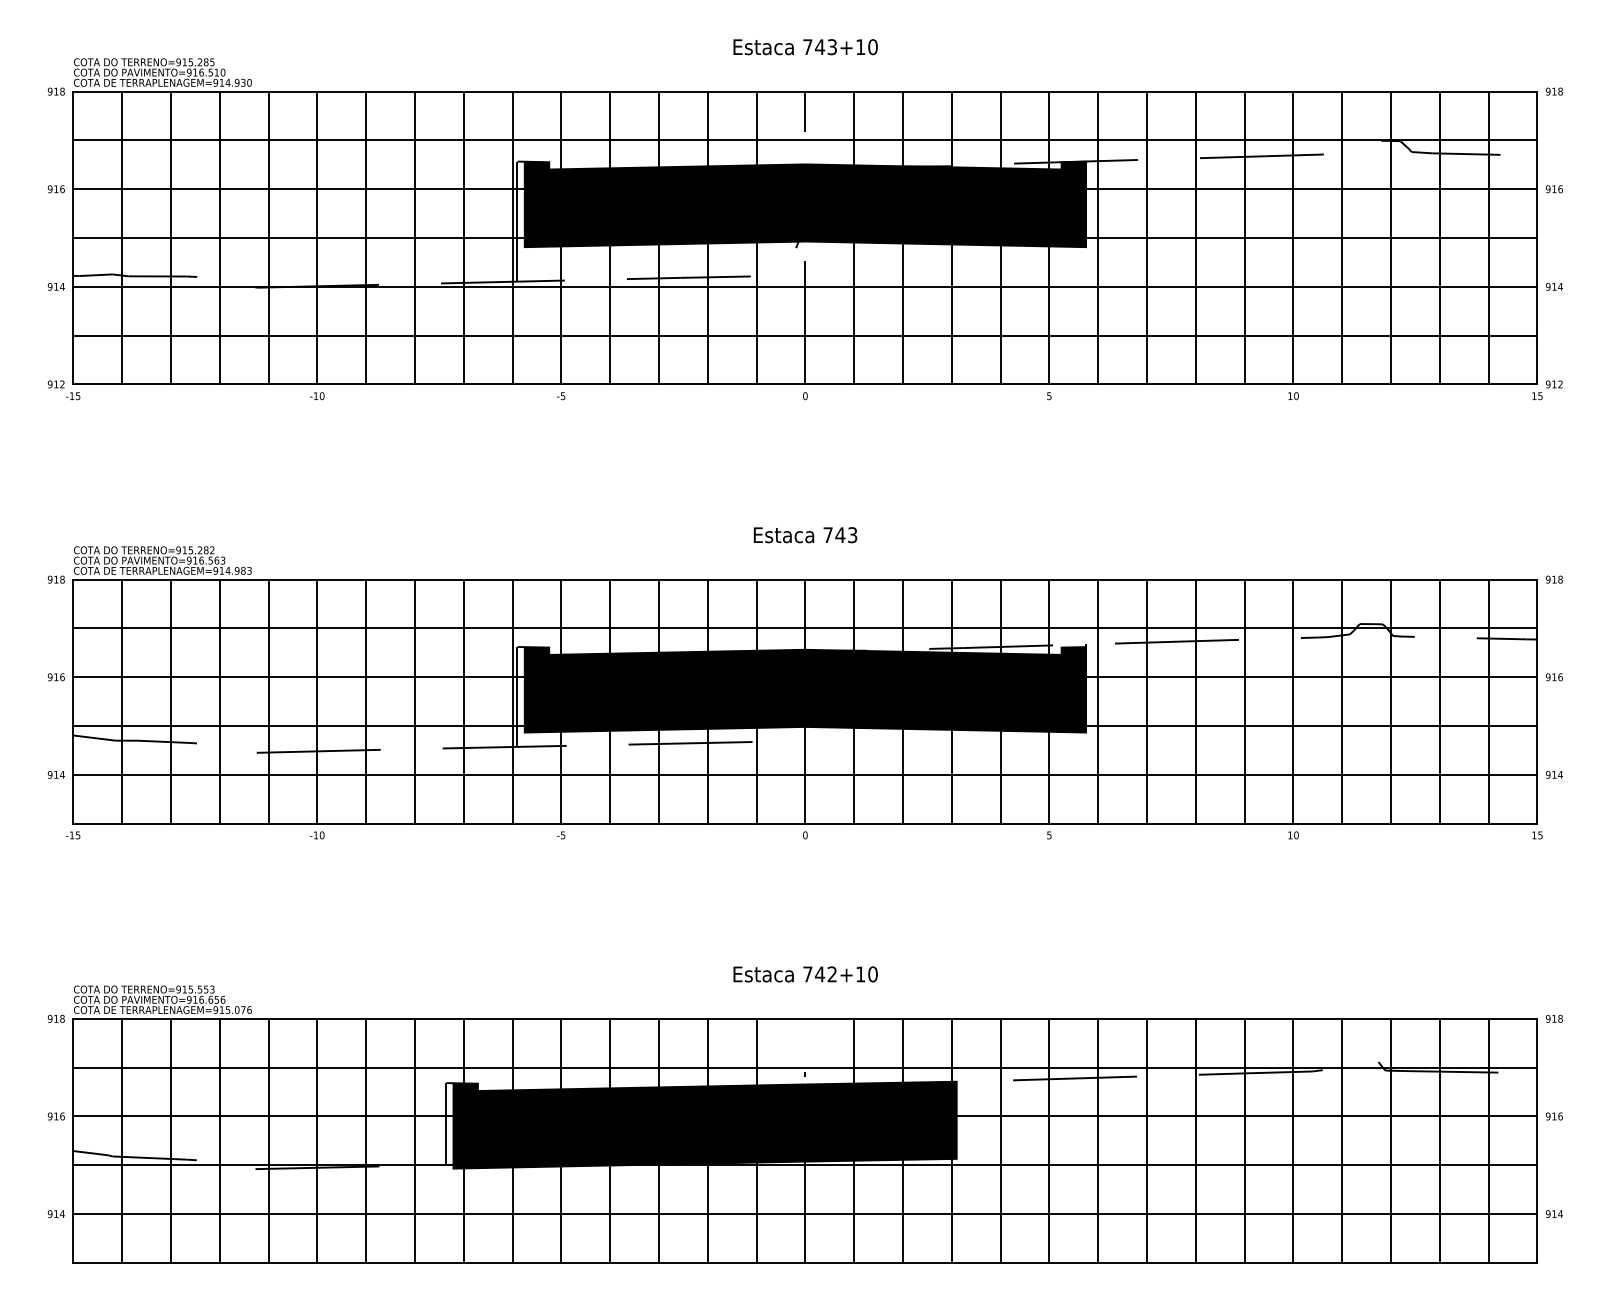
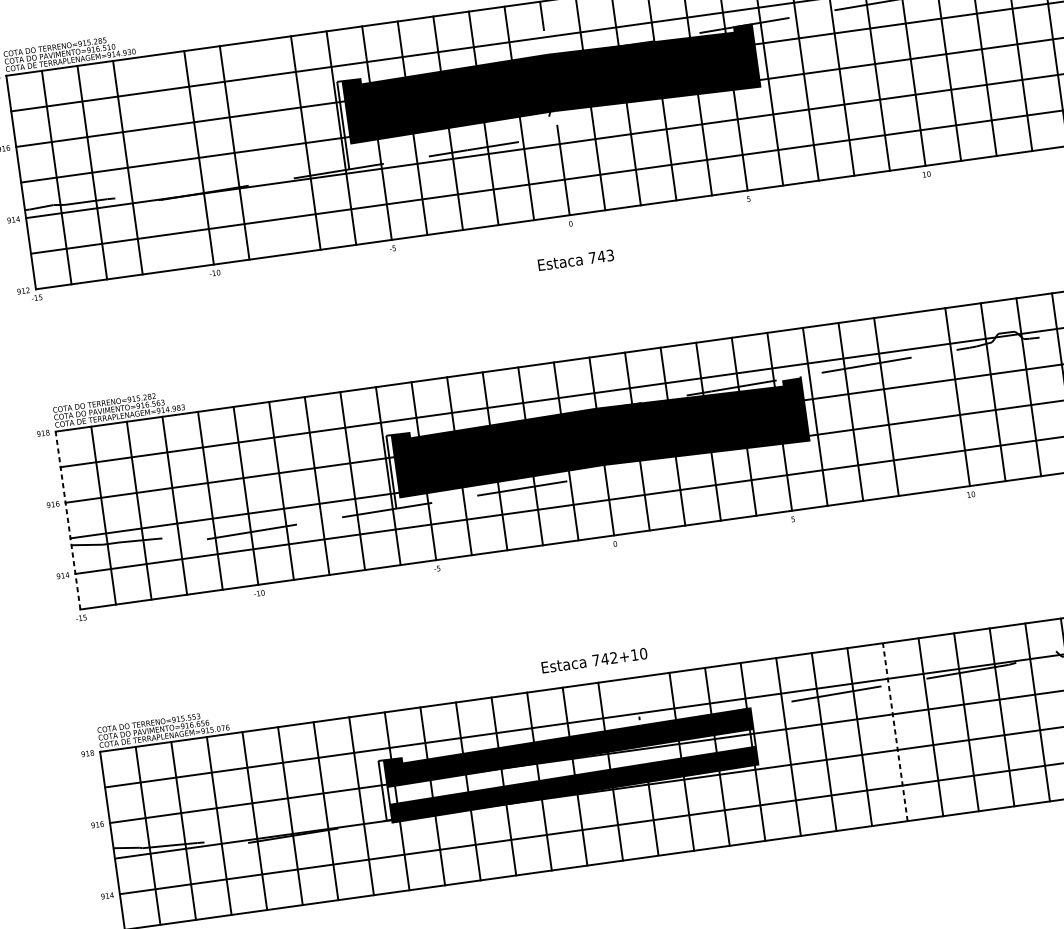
line: (268, 237) -> (163, 162), removed
line: (415, 237) -> (270, 147), removed
text: (805, 535) -> (576, 260), moved
line: (73, 701) -> (68, 520), solid -> dashed
line: (1244, 701) -> (921, 401), removed
text: (805, 974) -> (594, 660), moved
fill: (704, 1127) -> (571, 767), removed
line: (1147, 1140) -> (895, 731), solid -> dashed

